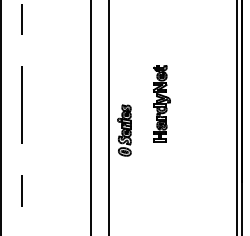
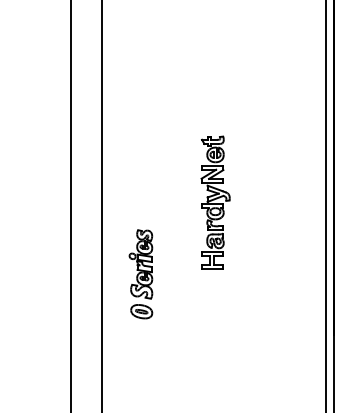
part: (161, 103) -> (214, 202), moved
part: (124, 130) -> (141, 274), moved

